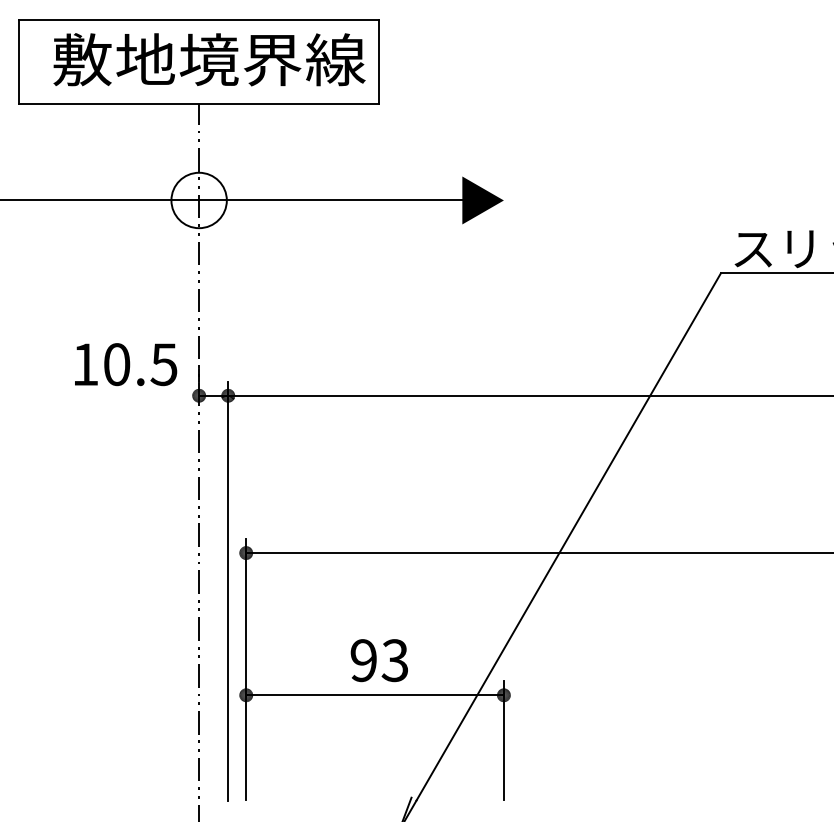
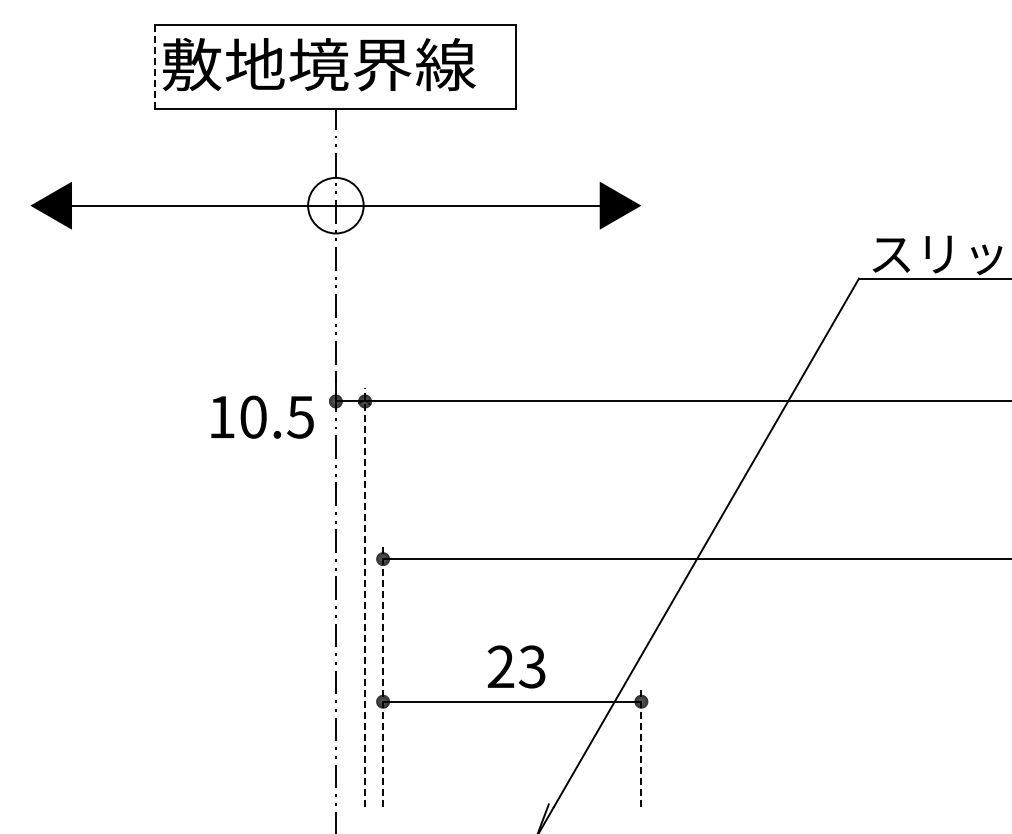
text: (208, 59) -> (318, 64), moved
line: (19, 61) -> (155, 66), solid -> dashed
text: (125, 363) -> (262, 416), moved
line: (228, 591) -> (365, 597), solid -> dashed
text: (363, 660) -> (500, 666), 93 -> 23
line: (246, 670) -> (383, 676), solid -> dashed
line: (504, 739) -> (641, 746), solid -> dashed

